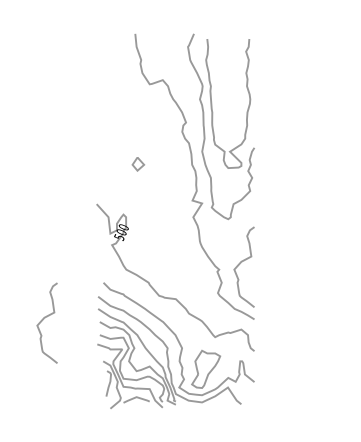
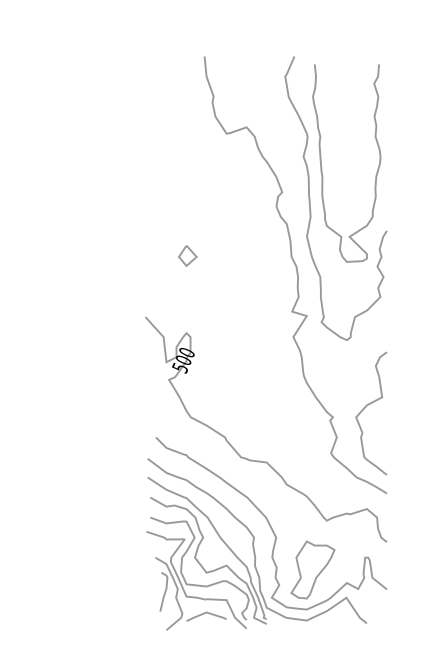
part: (137, 164) -> (186, 256), moved
curve: (42, 321) -> (62, 496), removed

